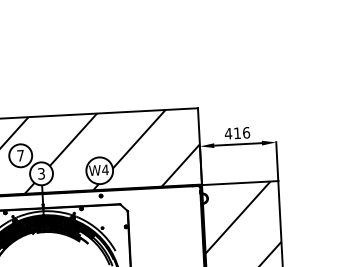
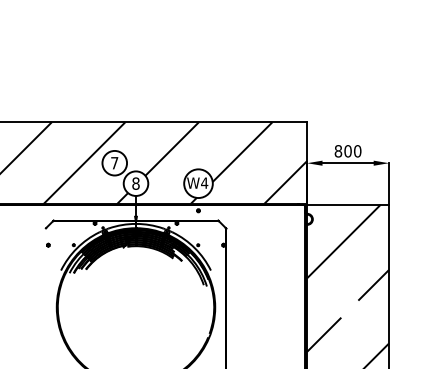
text: (236, 133) -> (347, 151), 416 -> 800
text: (41, 173) -> (135, 183), 3 -> 8

